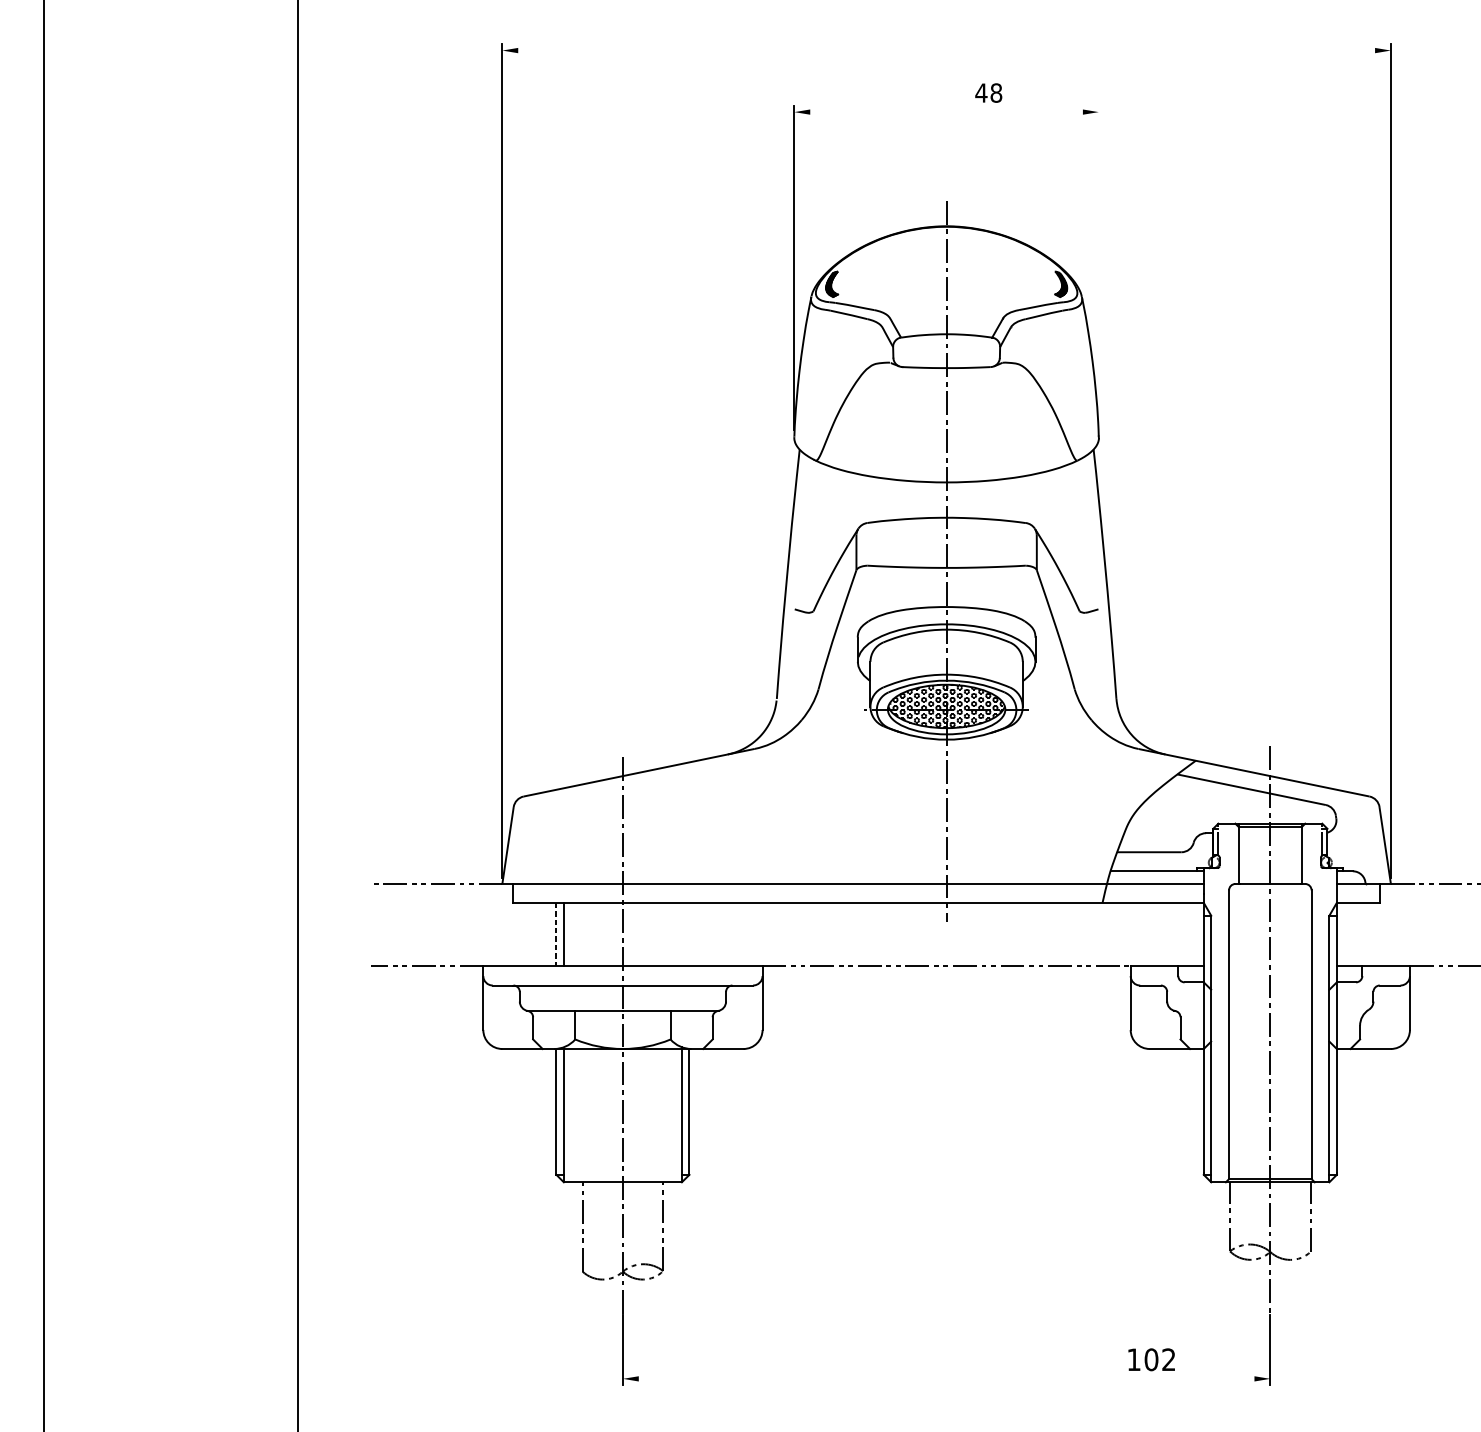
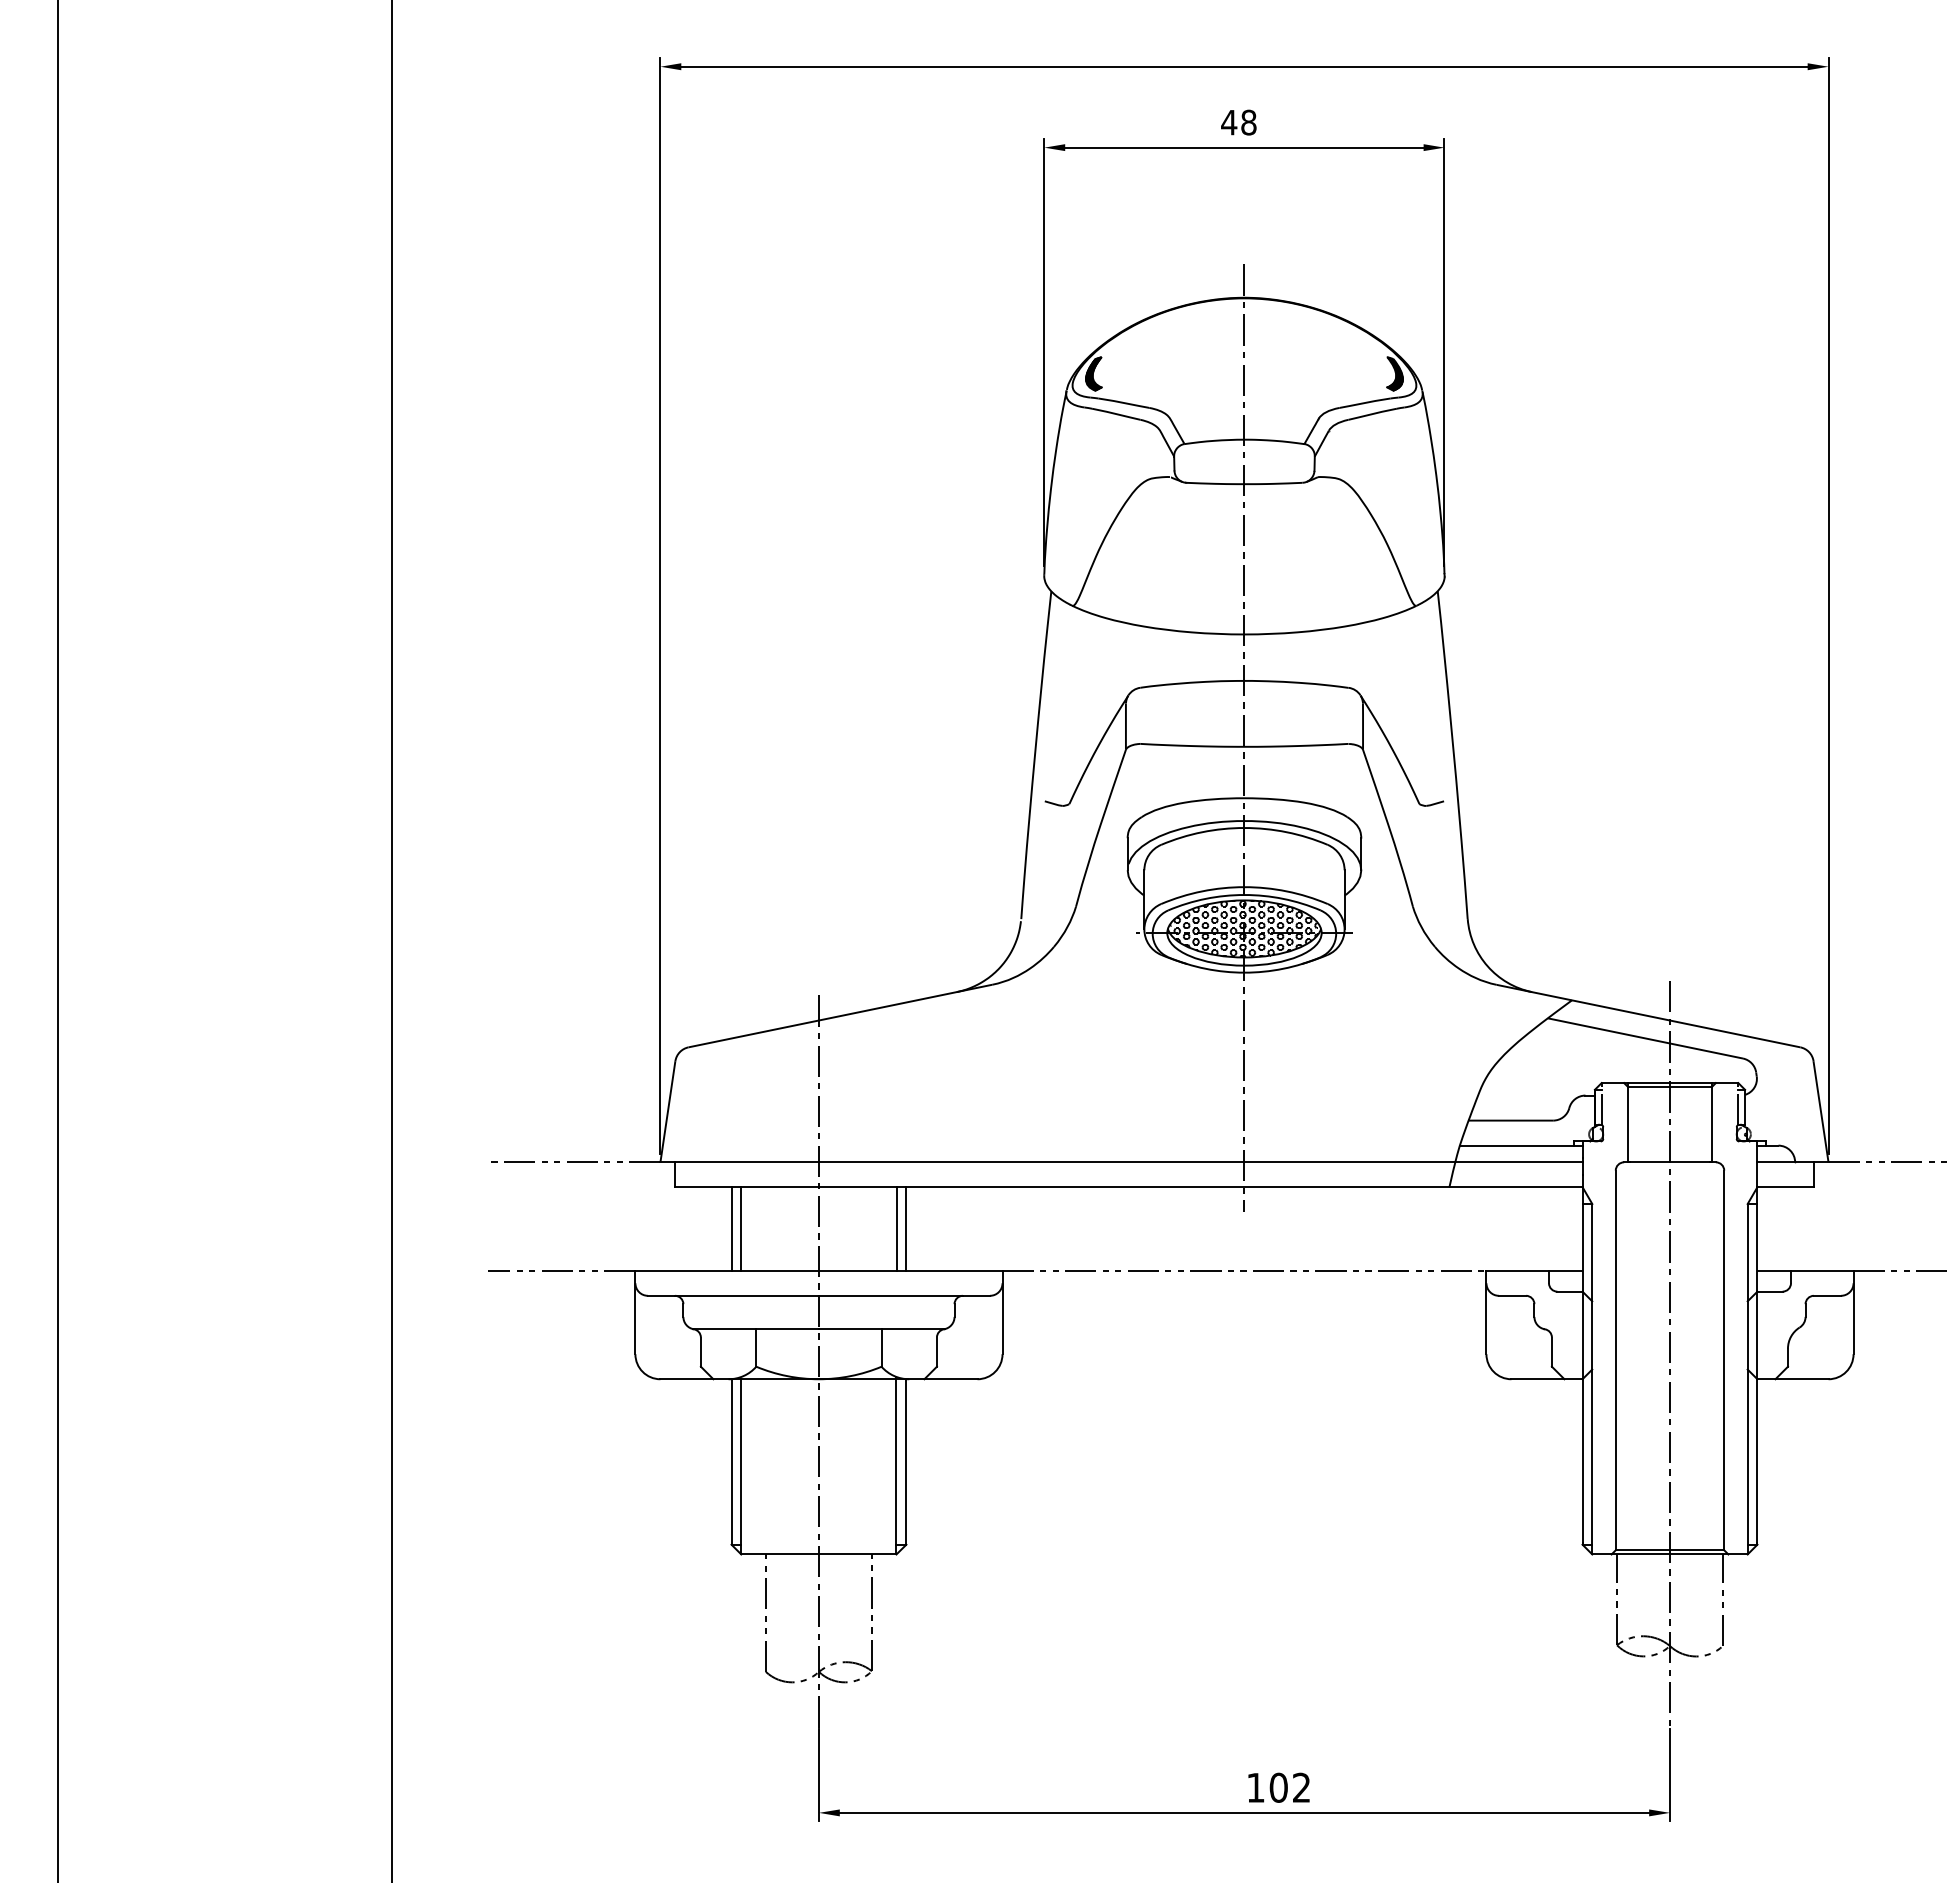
line: (946, 50) -> (1244, 66), added
text: (988, 92) -> (1238, 122), moved
line: (946, 112) -> (1244, 147), added
line: (1098, 267) -> (1444, 352), added
line: (681, 934) -> (896, 1228), added
line: (689, 934) -> (906, 1228), added
line: (556, 935) -> (731, 1229), dashed -> solid
text: (1151, 1359) -> (1278, 1787), moved
line: (946, 1378) -> (1244, 1812), added

